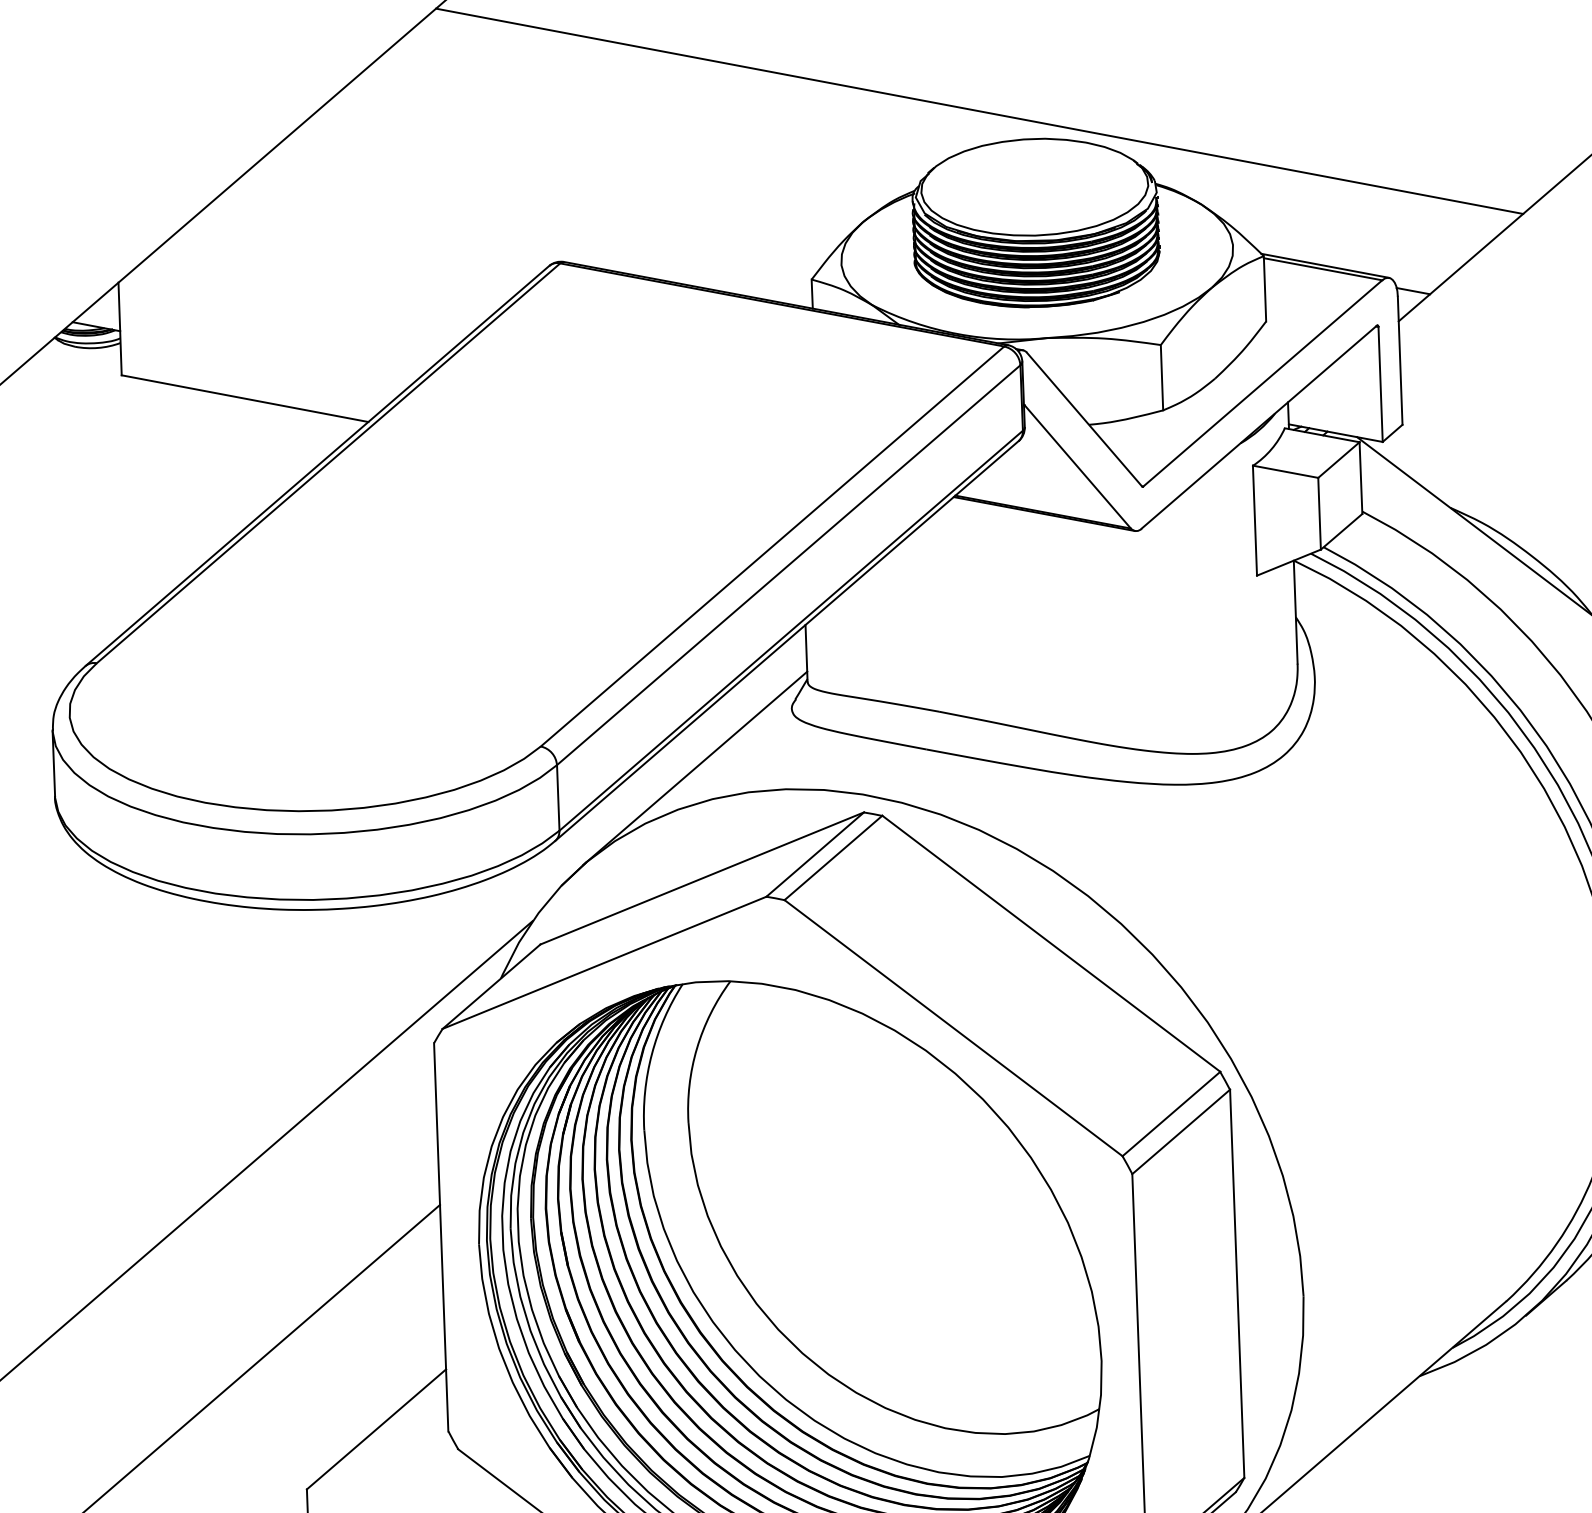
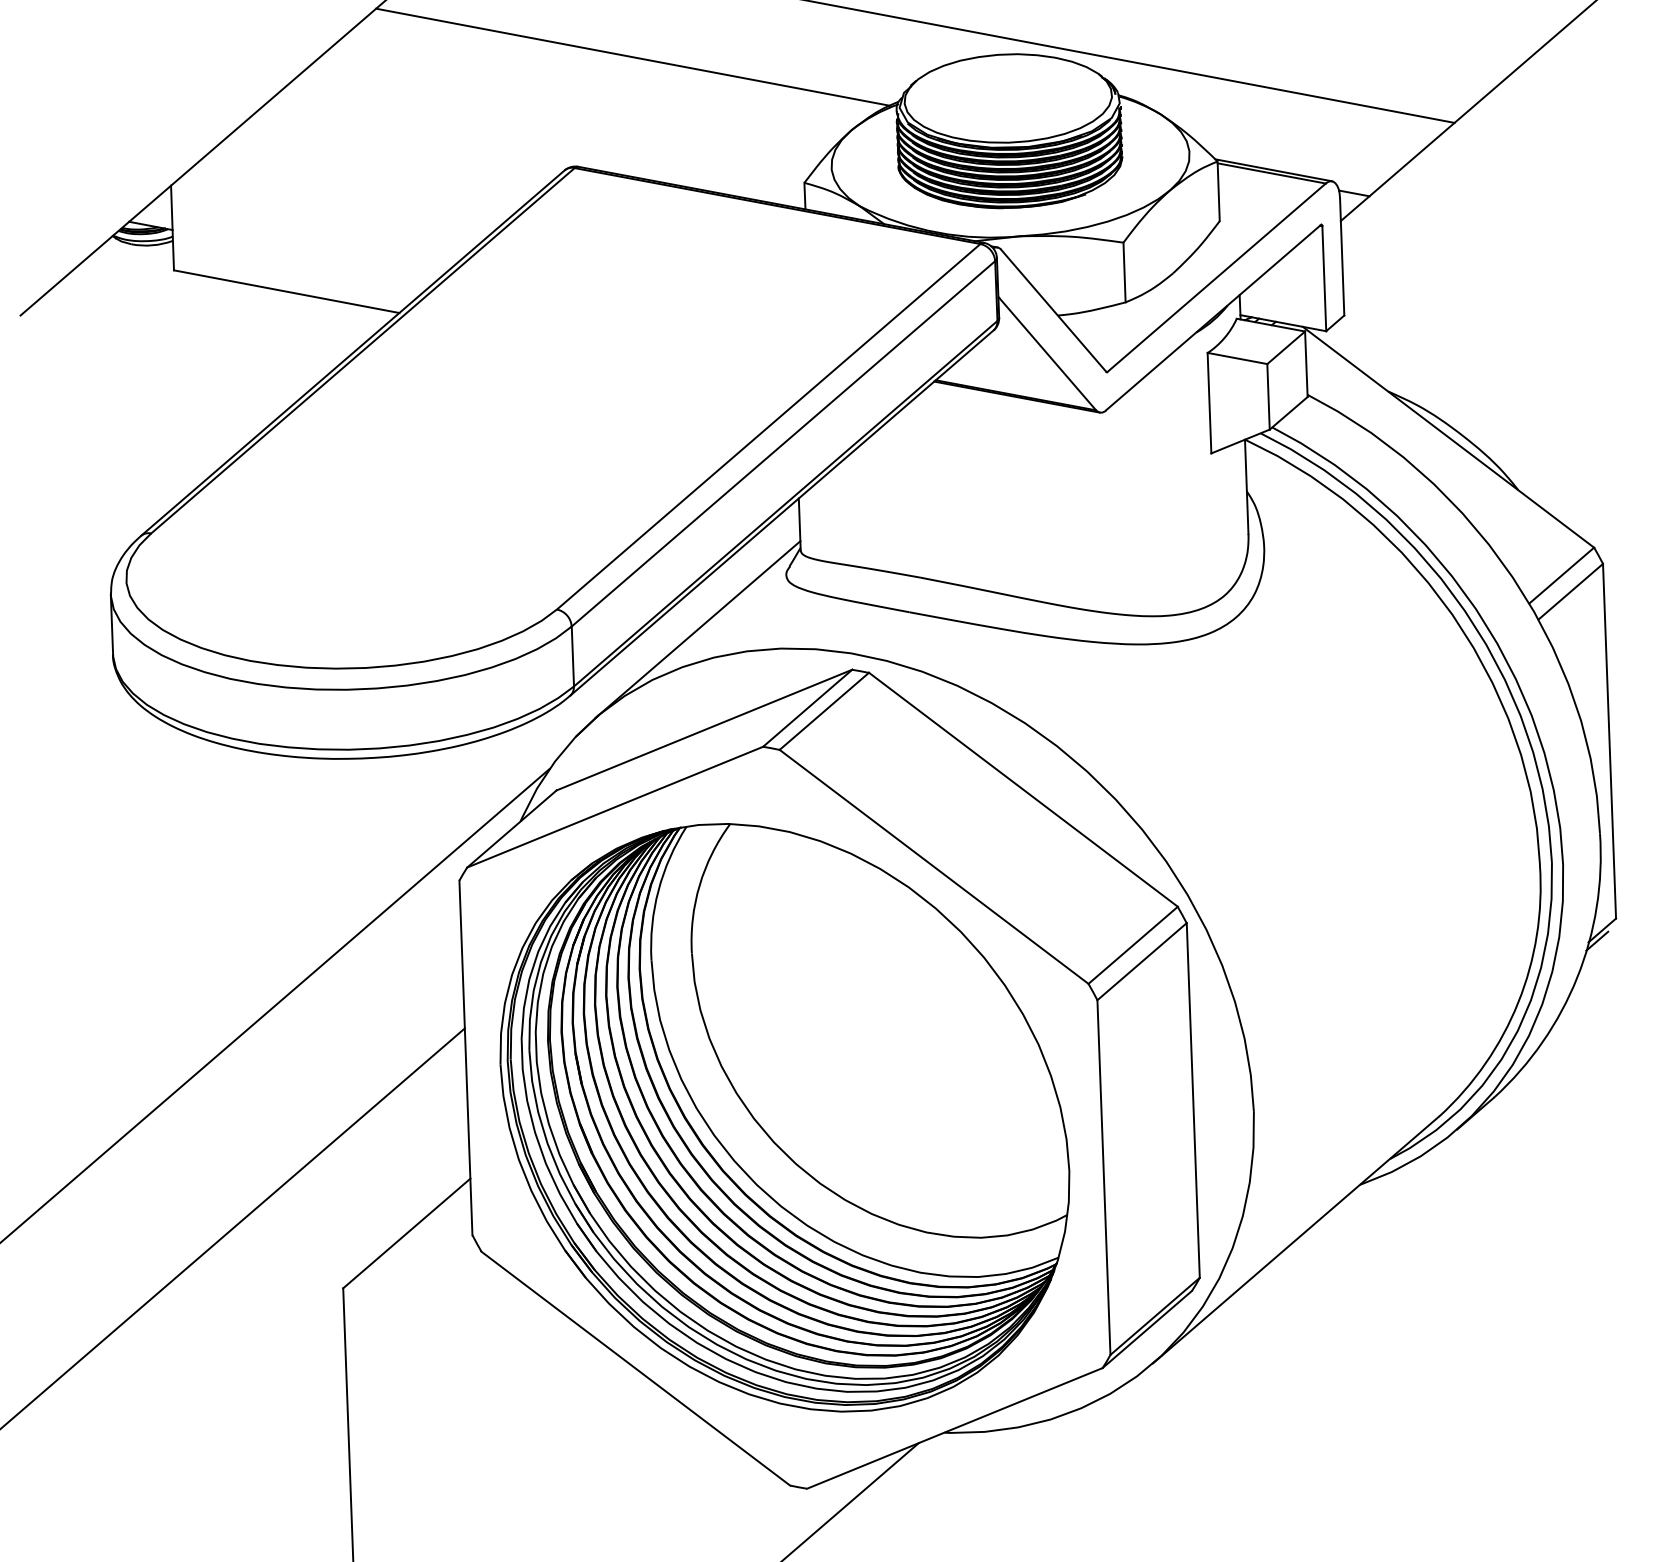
line: (623, 141) -> (632, 56), added

